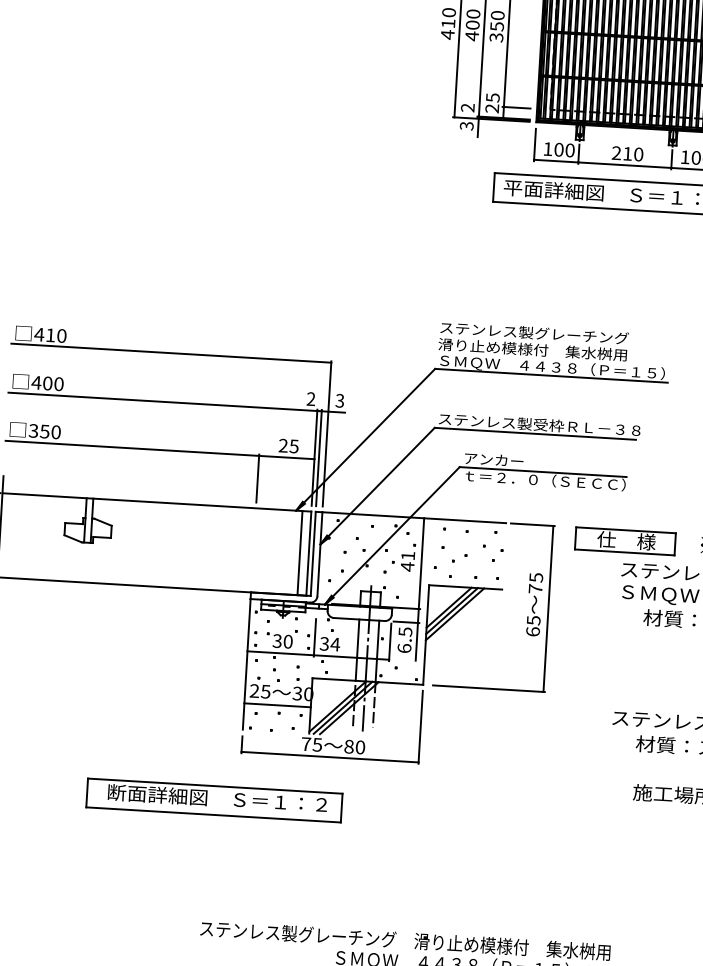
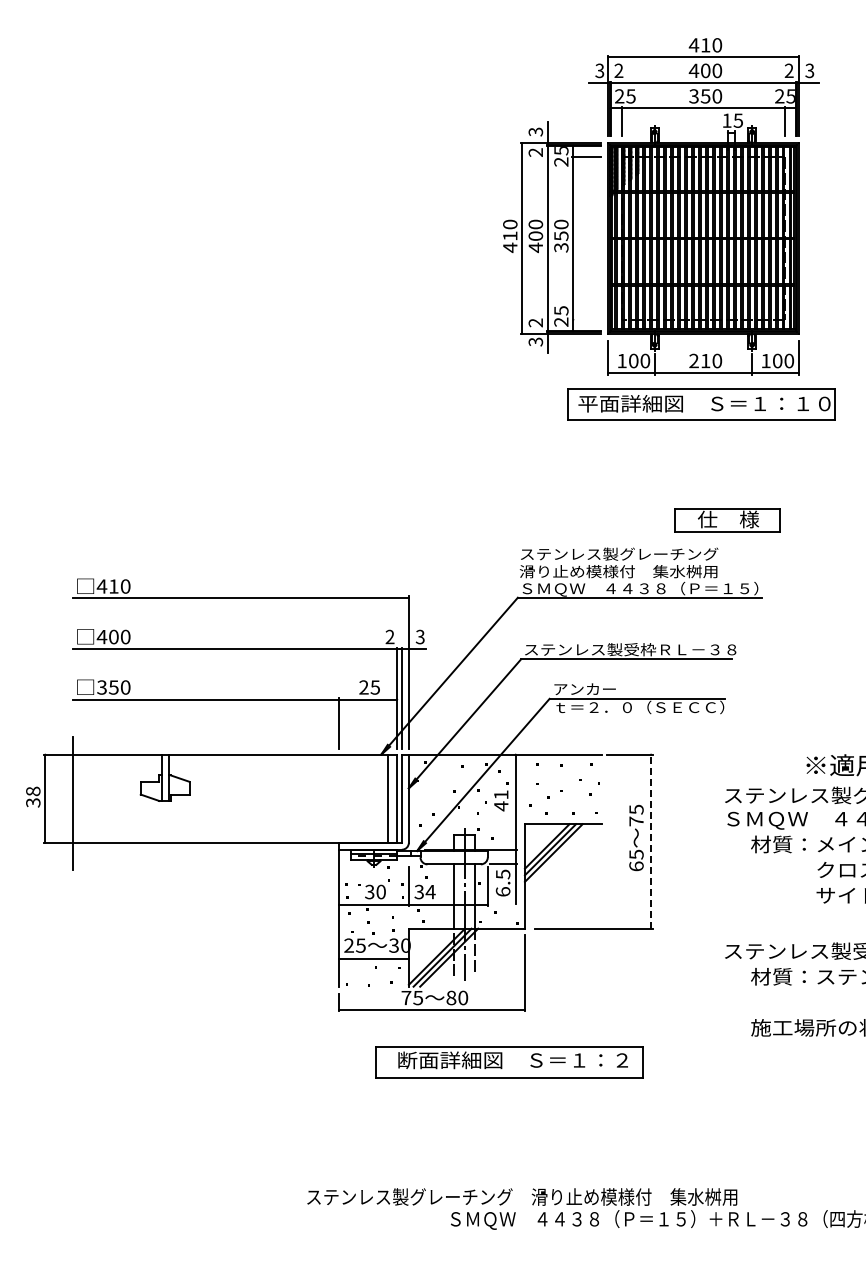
line: (516, 107) -> (586, 319), removed
part: (625, 541) -> (727, 520), moved
line: (548, 608) -> (651, 841), solid -> dashed
part: (214, 800) -> (509, 1062), moved

